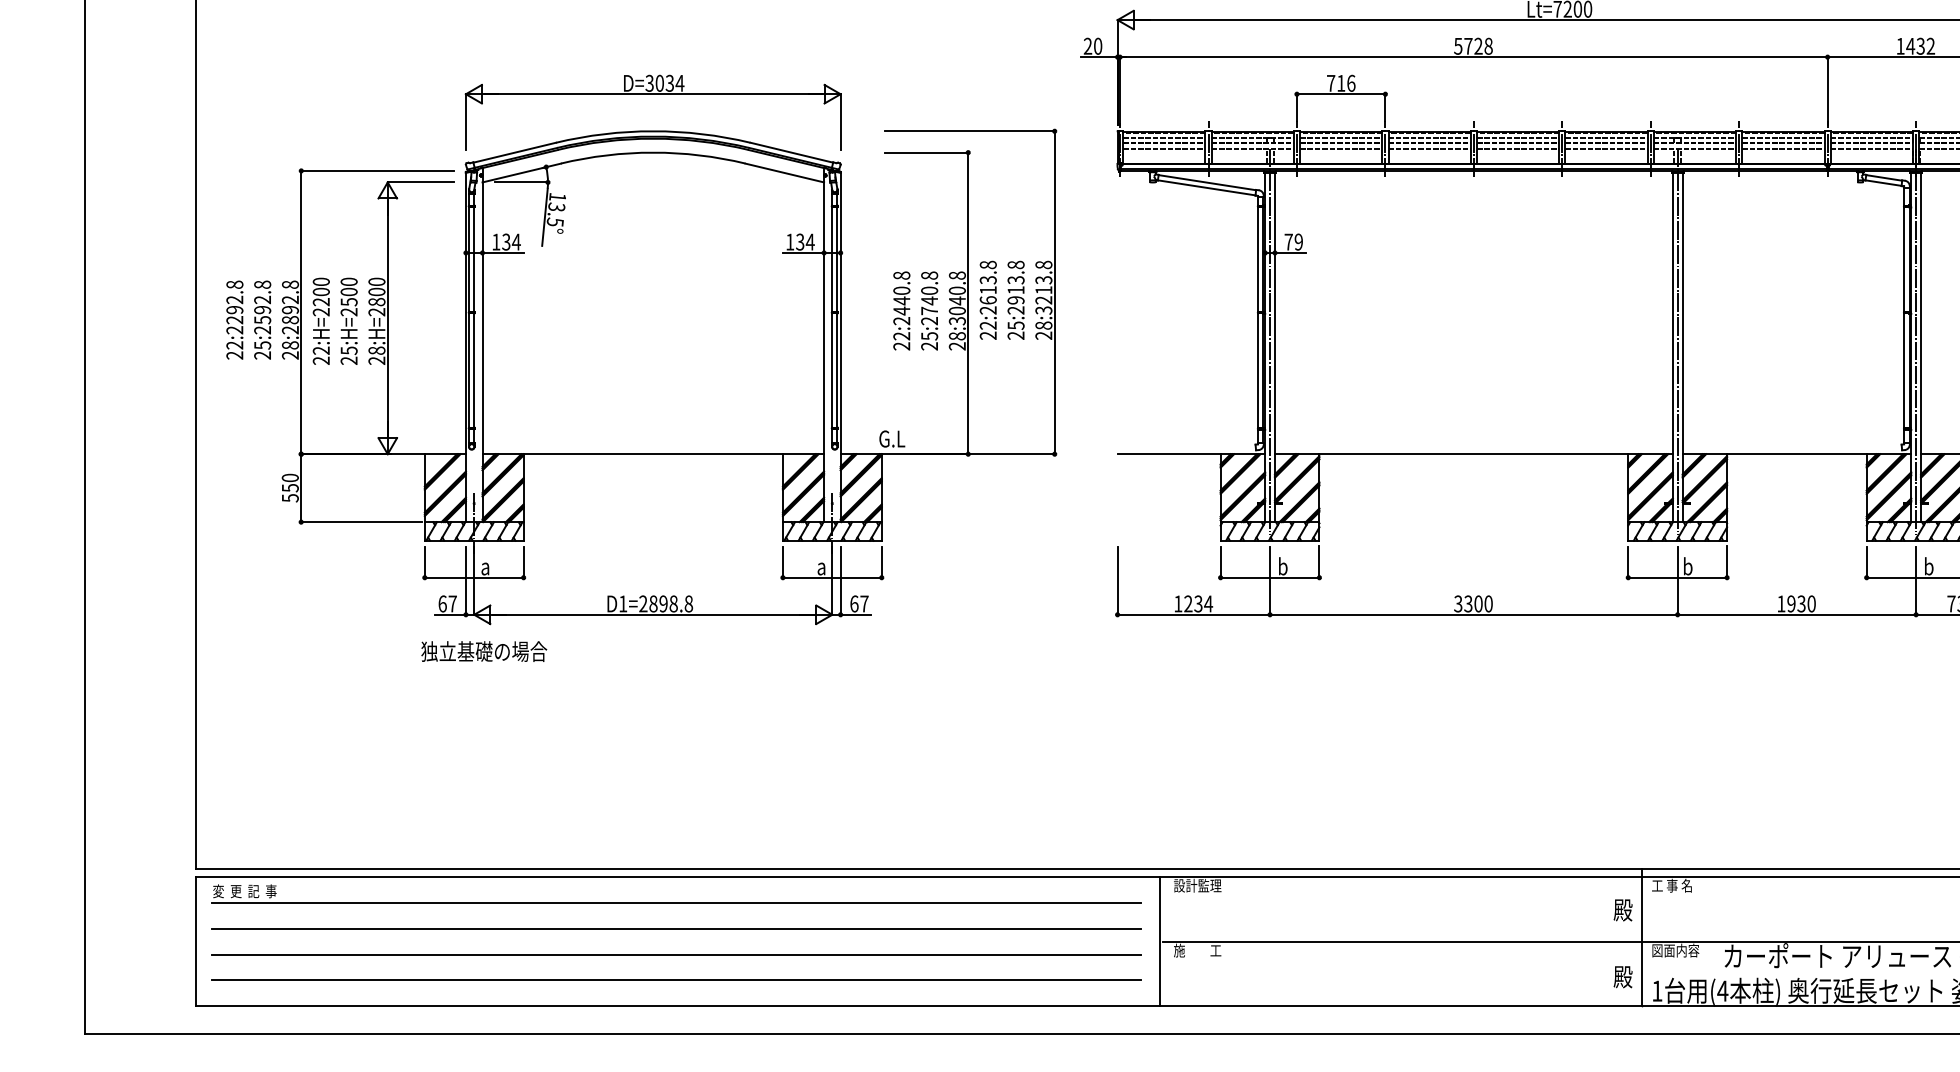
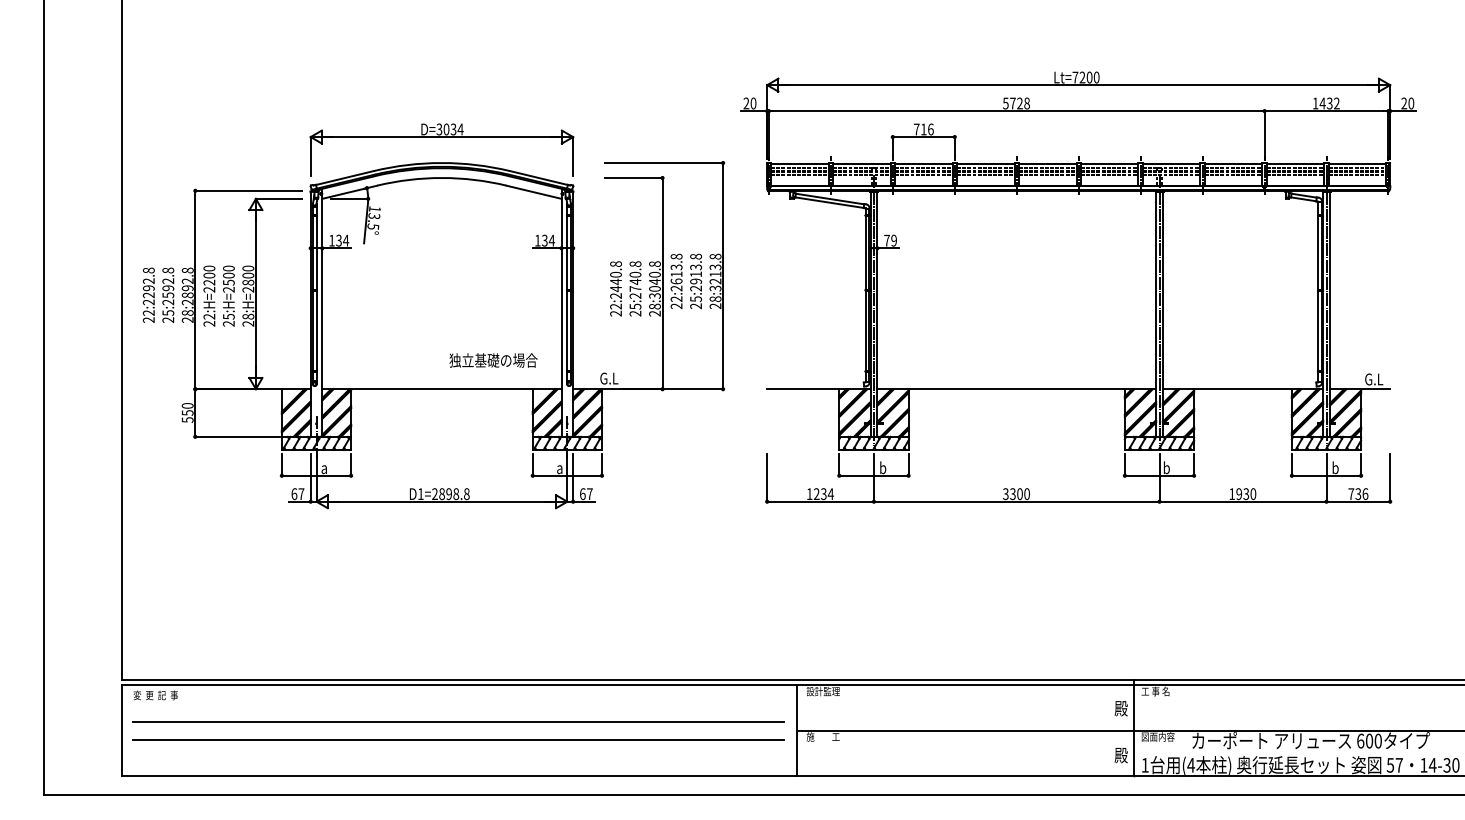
text: (484, 651) -> (493, 360), moved
line: (675, 902) -> (457, 703), removed
line: (676, 979) -> (458, 757), removed

